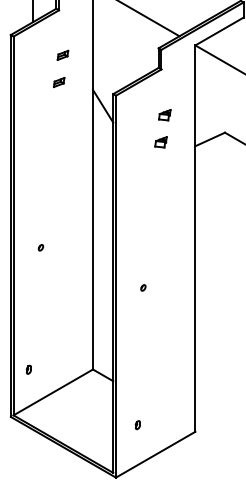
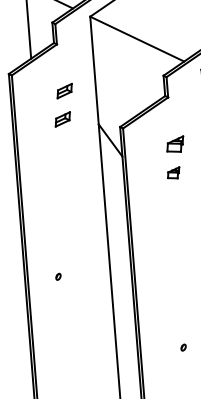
part: (62, 54) -> (64, 90), size x1.4
part: (59, 82) -> (63, 119), size x1.4
part: (164, 115) -> (175, 145), size x1.4
part: (40, 247) -> (57, 276), moved
part: (143, 287) -> (183, 347), moved

